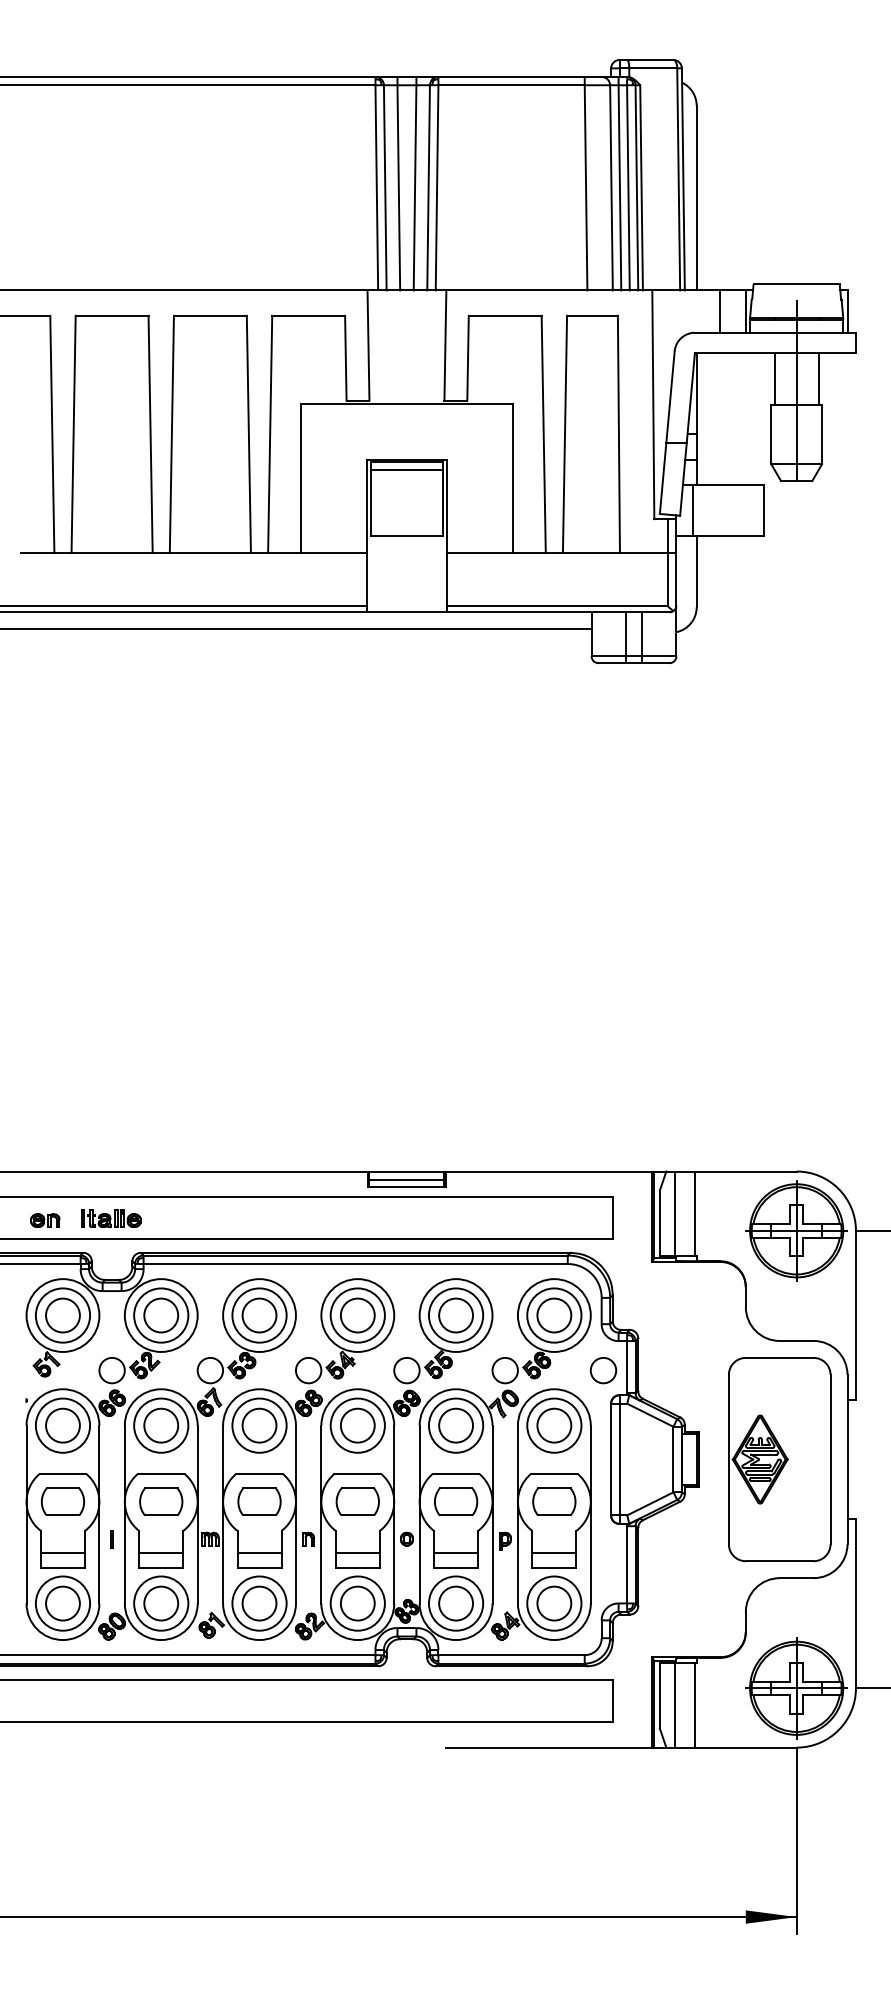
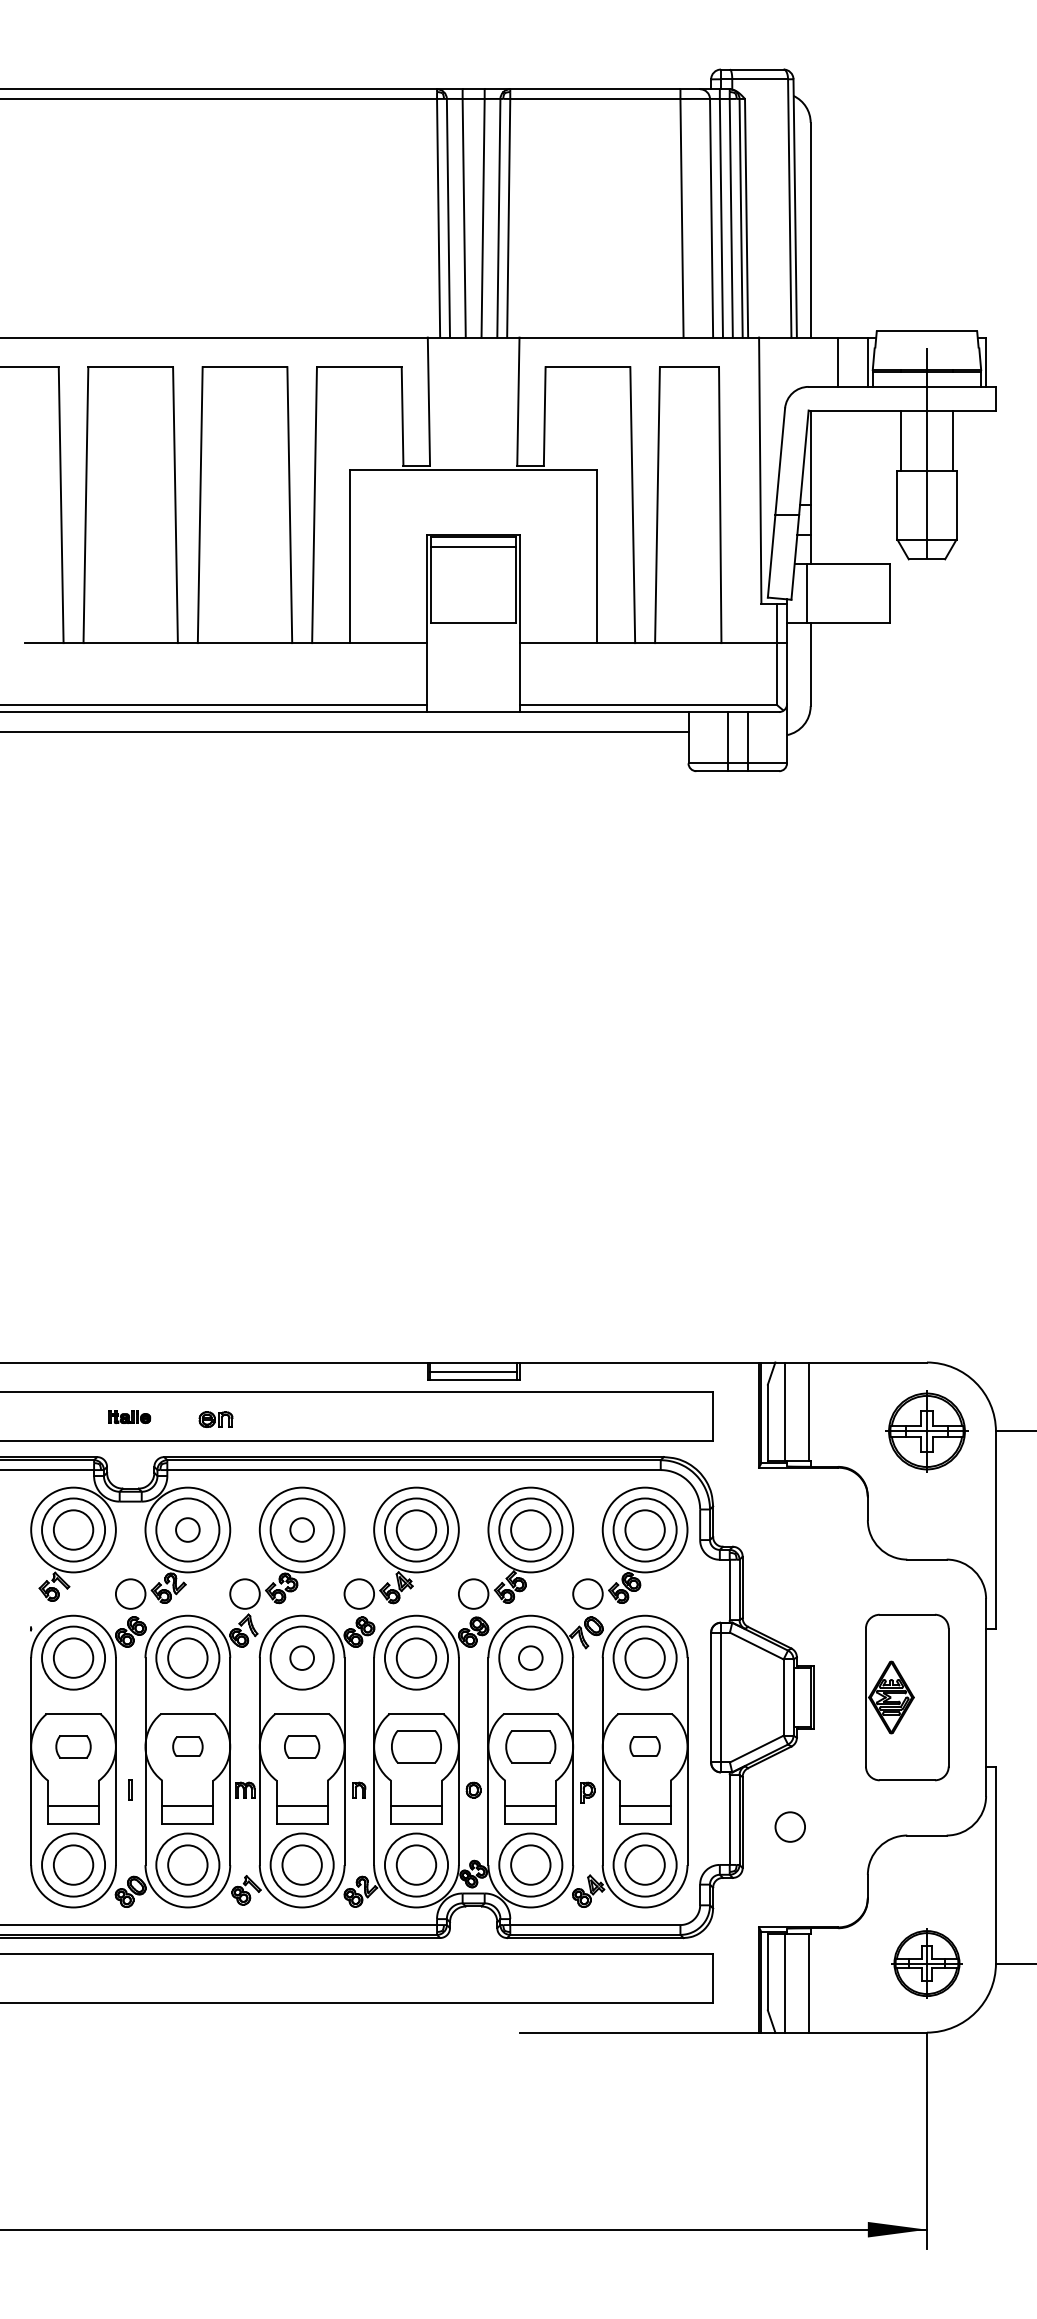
part: (111, 1217) -> (129, 1416), size x0.6
part: (44, 1220) -> (215, 1419), moved
part: (796, 1230) -> (926, 1431), size x0.7
circle: (160, 1315) -> (187, 1529), size x0.6
circle: (258, 1315) -> (301, 1529), size x0.6
circle: (602, 1370) -> (789, 1826), moved
circle: (258, 1425) -> (301, 1657), size x0.6
circle: (455, 1425) -> (530, 1657), size x0.6
part: (779, 1459) -> (907, 1697), size x0.7
part: (62, 1501) -> (73, 1746), size x0.7
part: (160, 1501) -> (187, 1746), size x0.6
part: (258, 1501) -> (301, 1746), size x0.7
part: (553, 1501) -> (644, 1746), size x0.6
part: (796, 1688) -> (926, 1963), size x0.6

